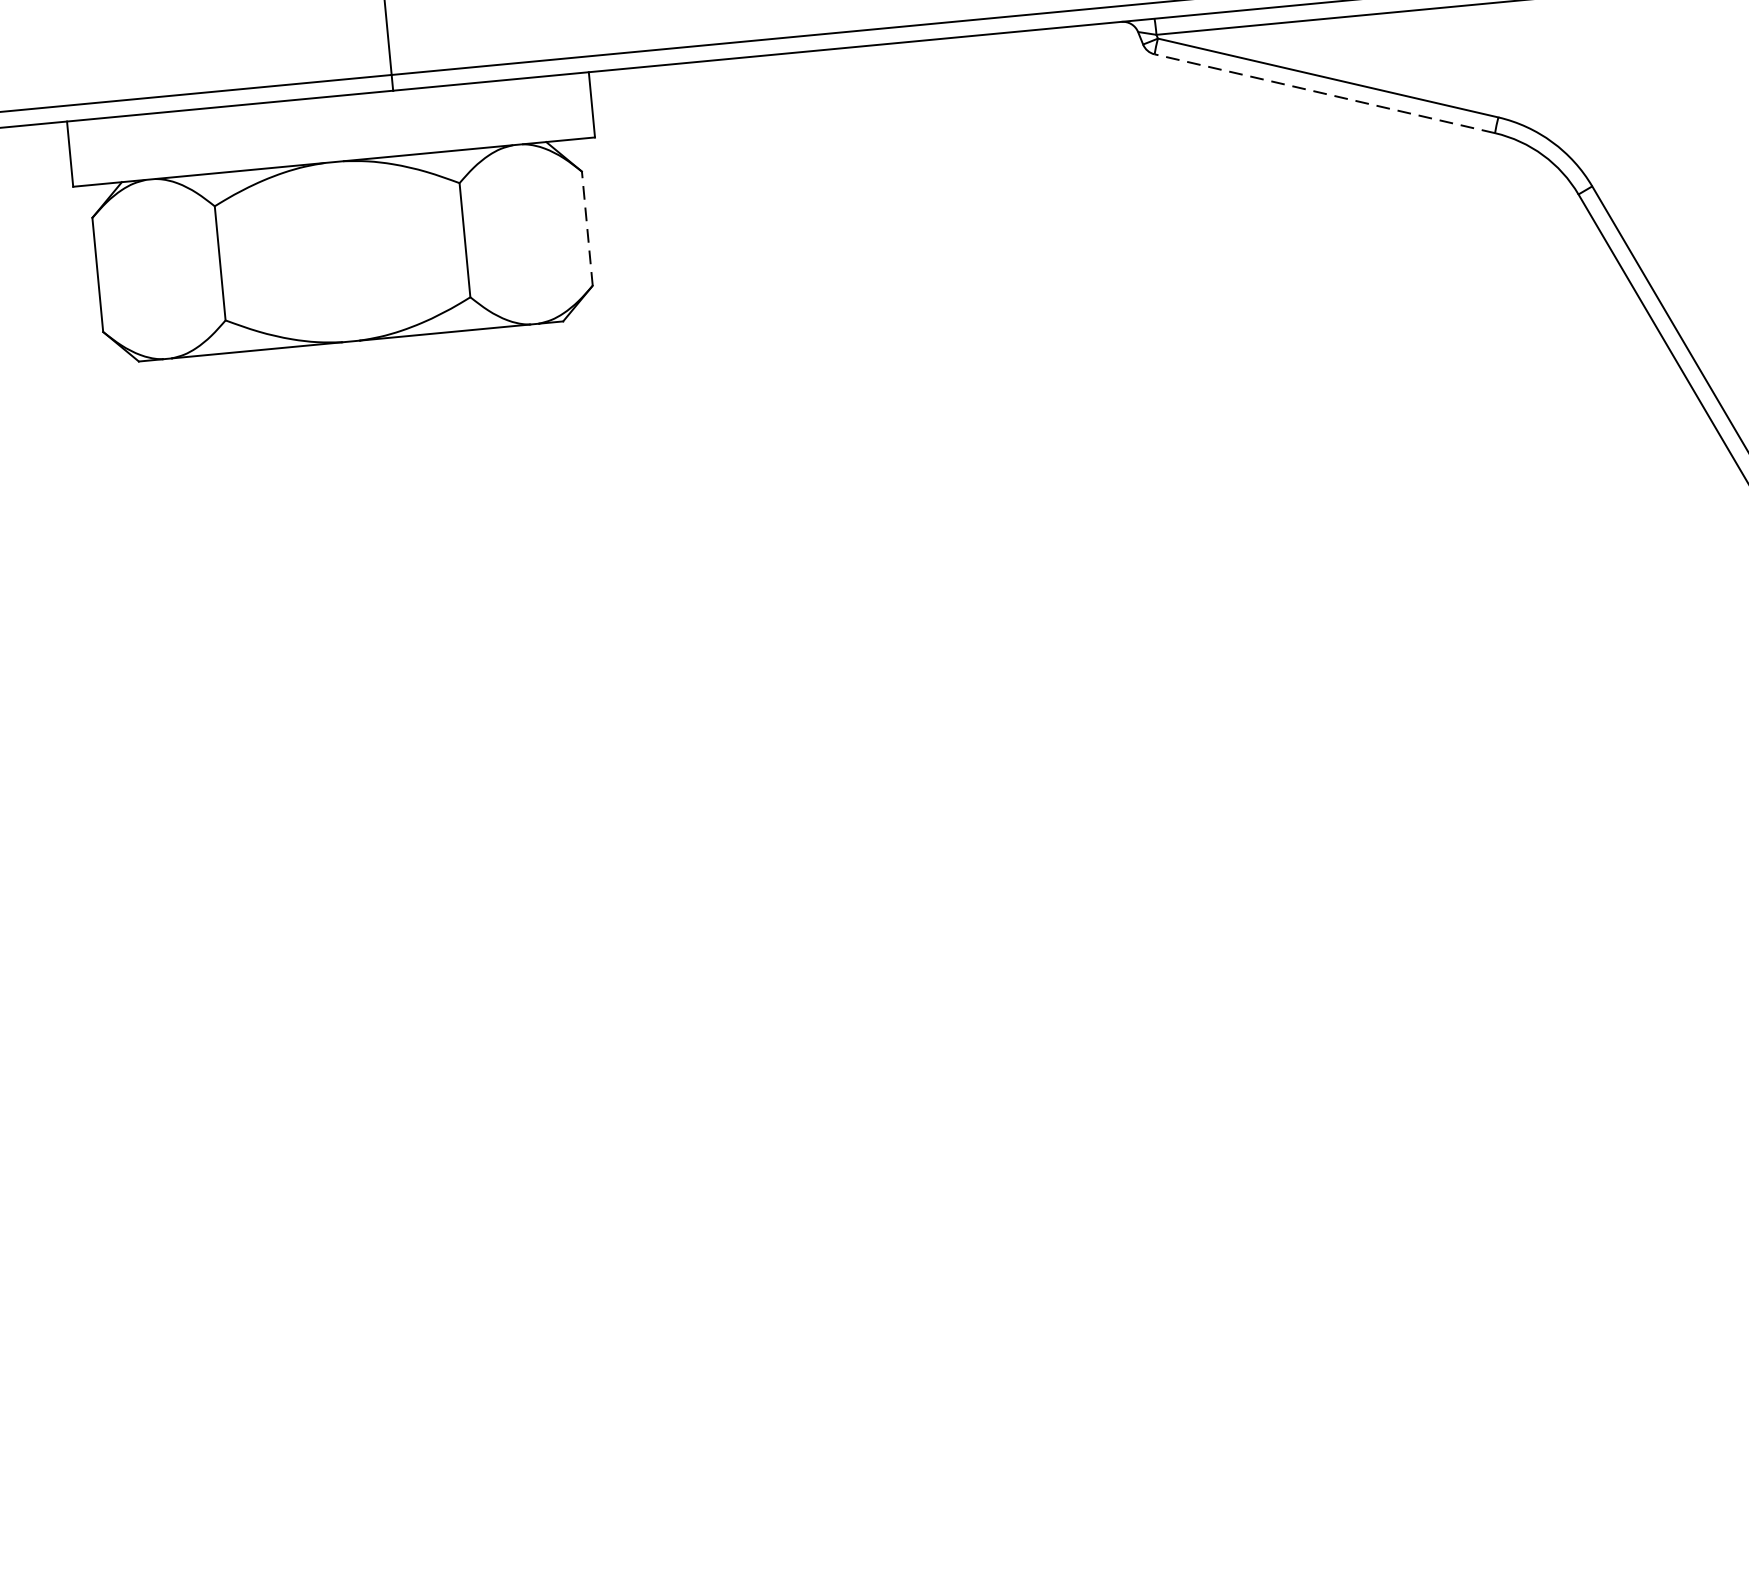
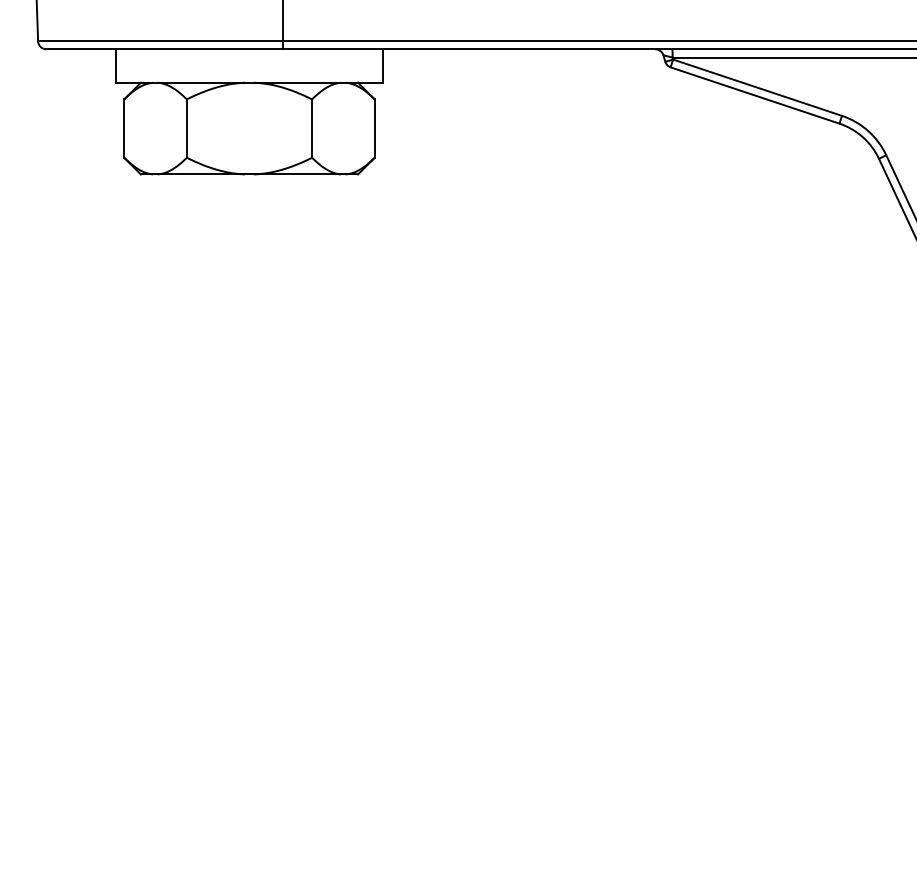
line: (1323, 93) -> (754, 95), dashed -> solid
line: (586, 228) -> (374, 128), dashed -> solid

